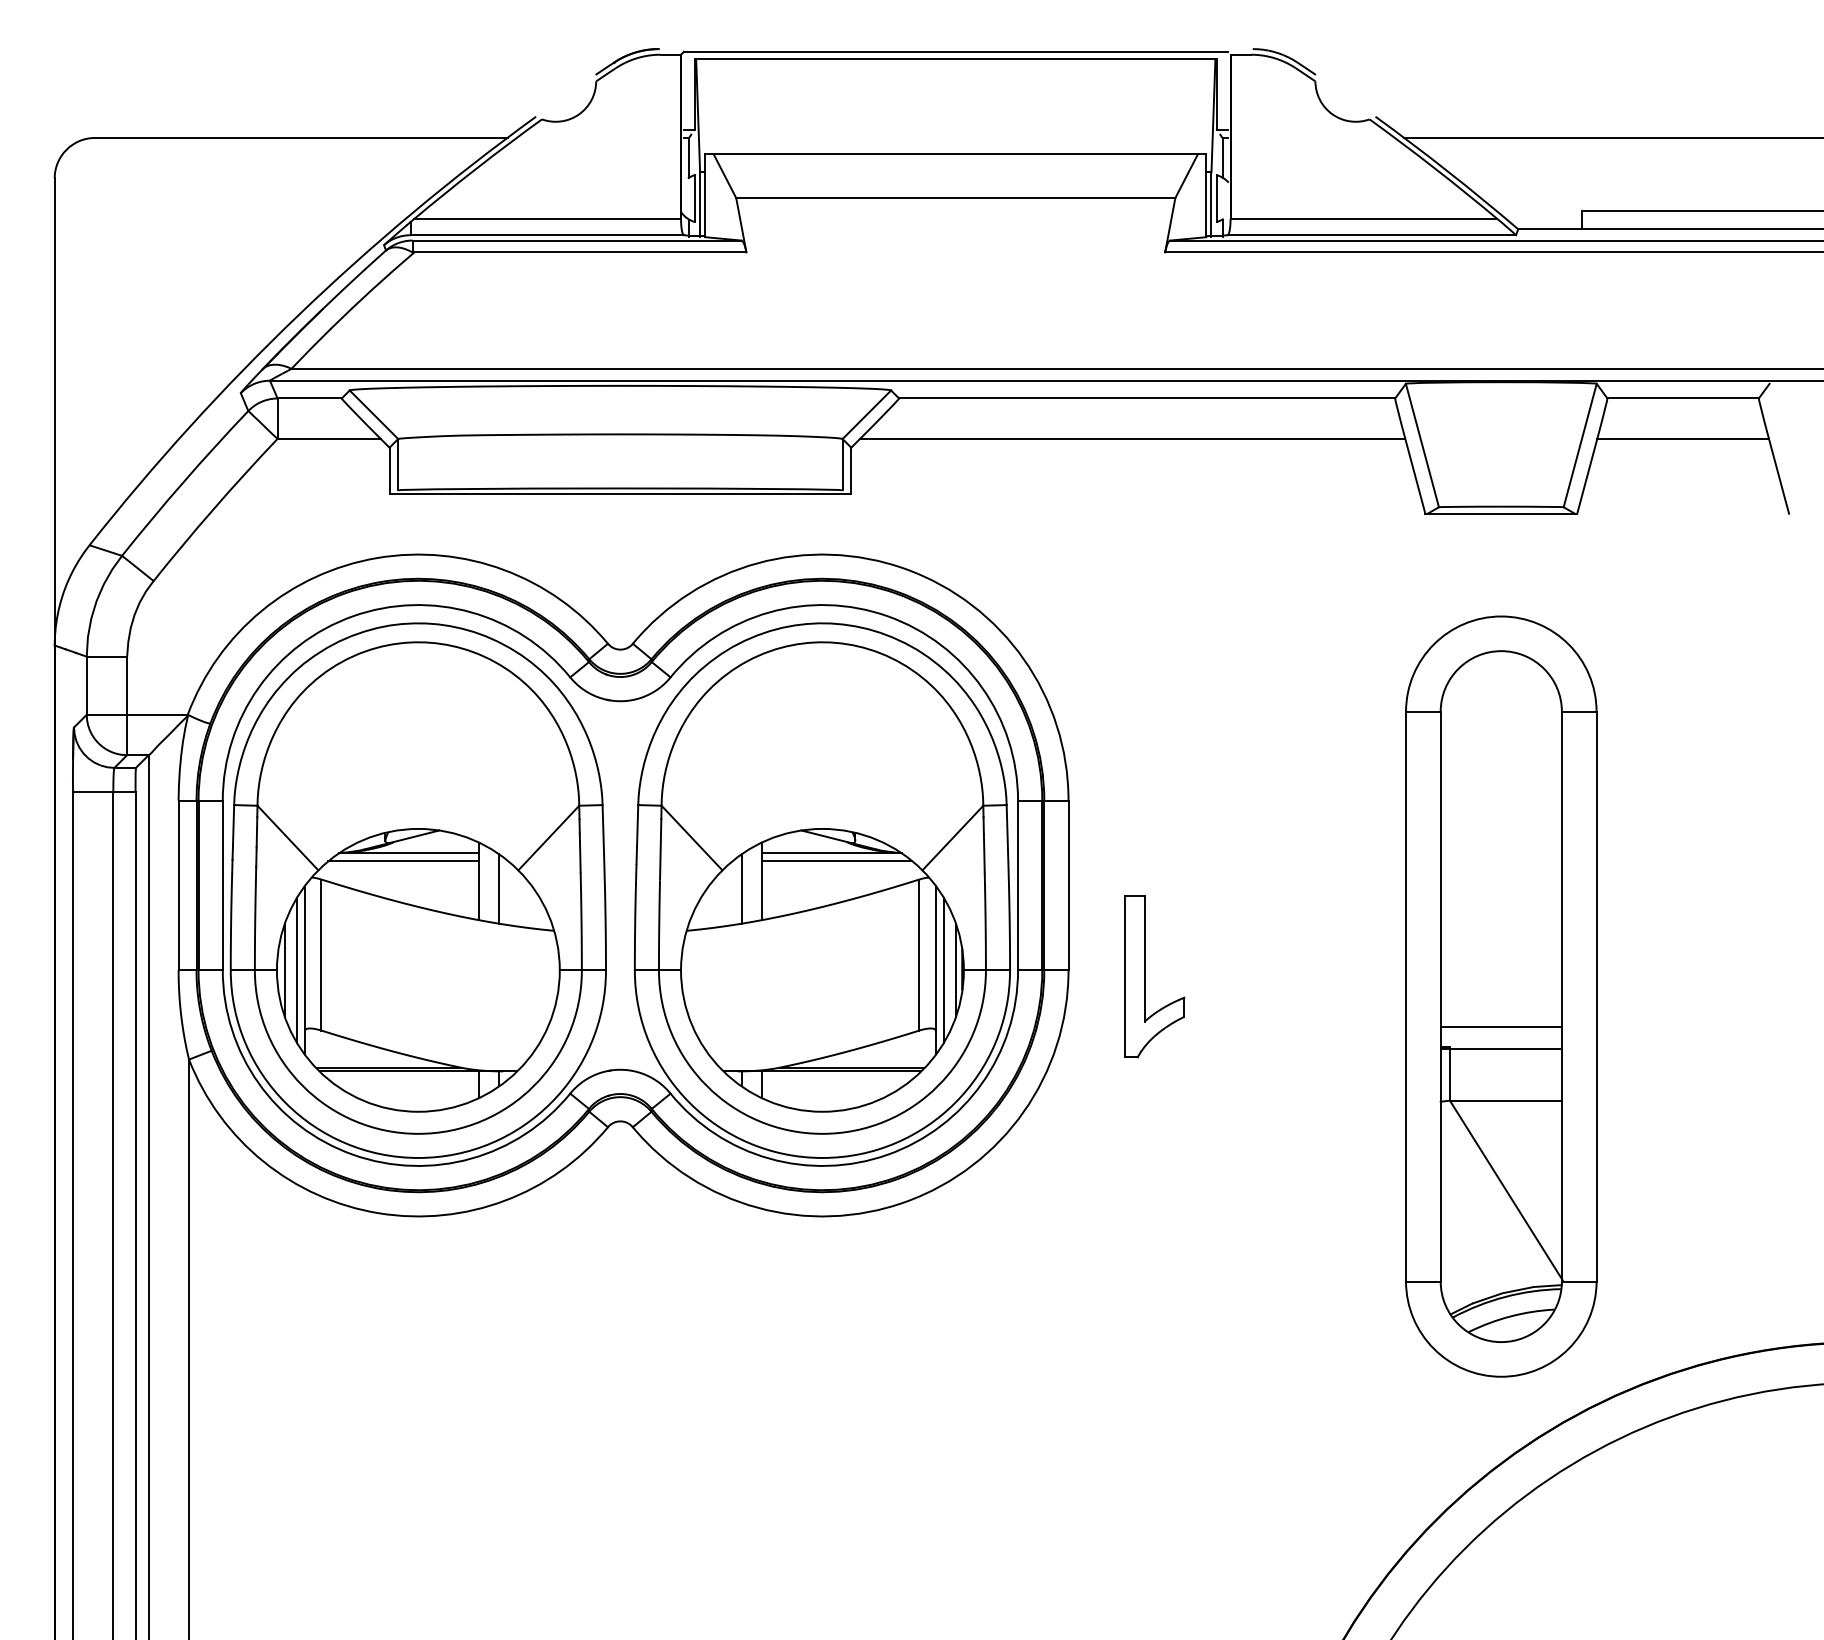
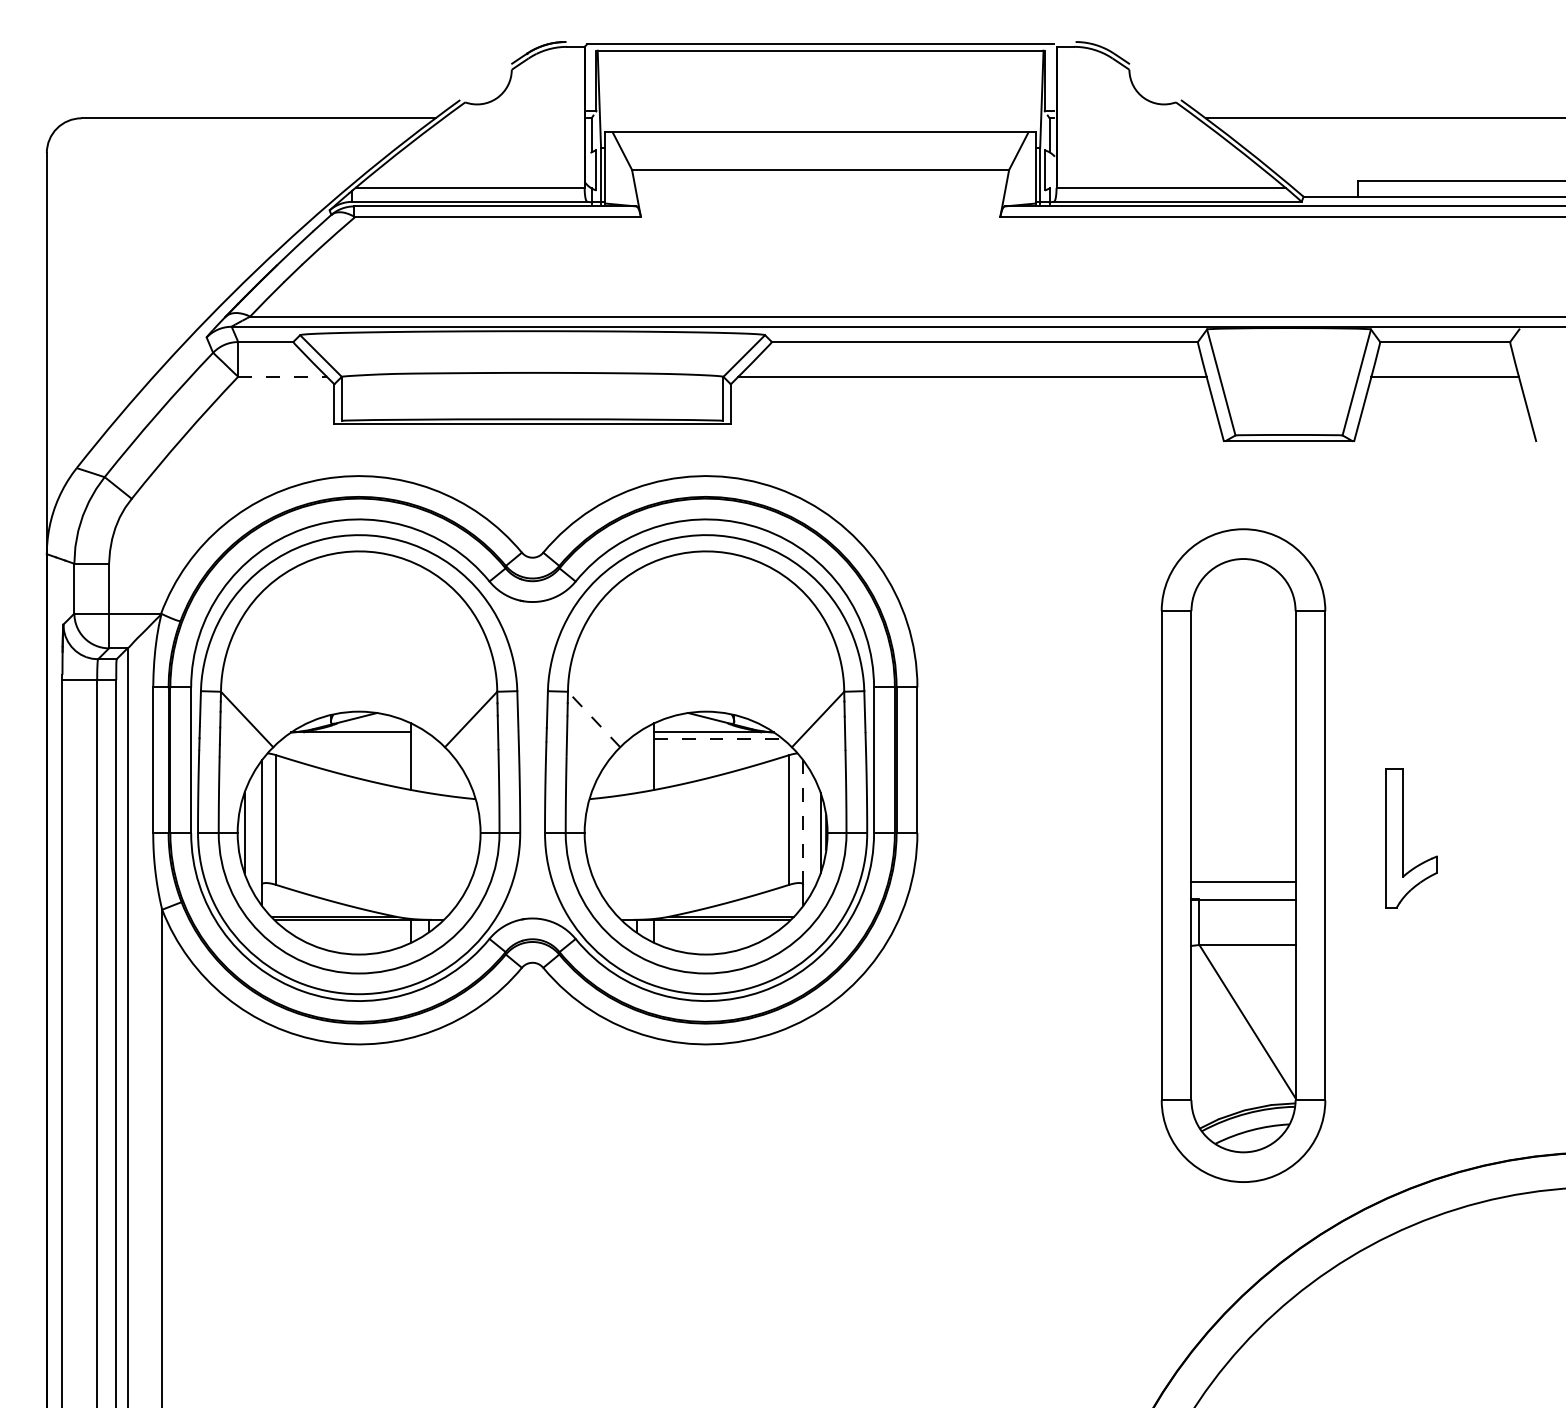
line: (329, 438) -> (282, 376), solid -> dashed
line: (691, 837) -> (593, 719), solid -> dashed
line: (403, 861) -> (346, 739), removed
line: (837, 861) -> (719, 739), solid -> dashed
line: (499, 888) -> (428, 762), removed
line: (741, 888) -> (636, 762), removed
line: (935, 958) -> (803, 822), solid -> dashed
line: (297, 969) -> (255, 832), removed
line: (943, 969) -> (810, 832), removed
part: (1145, 976) -> (1403, 838), moved
part: (1501, 996) -> (1243, 855), moved

